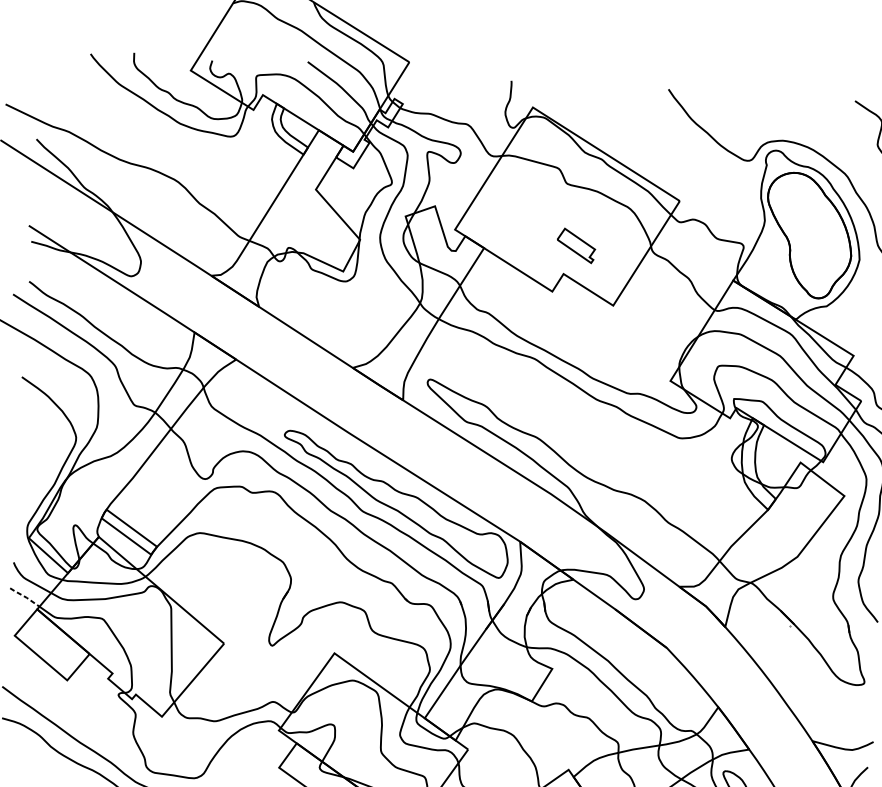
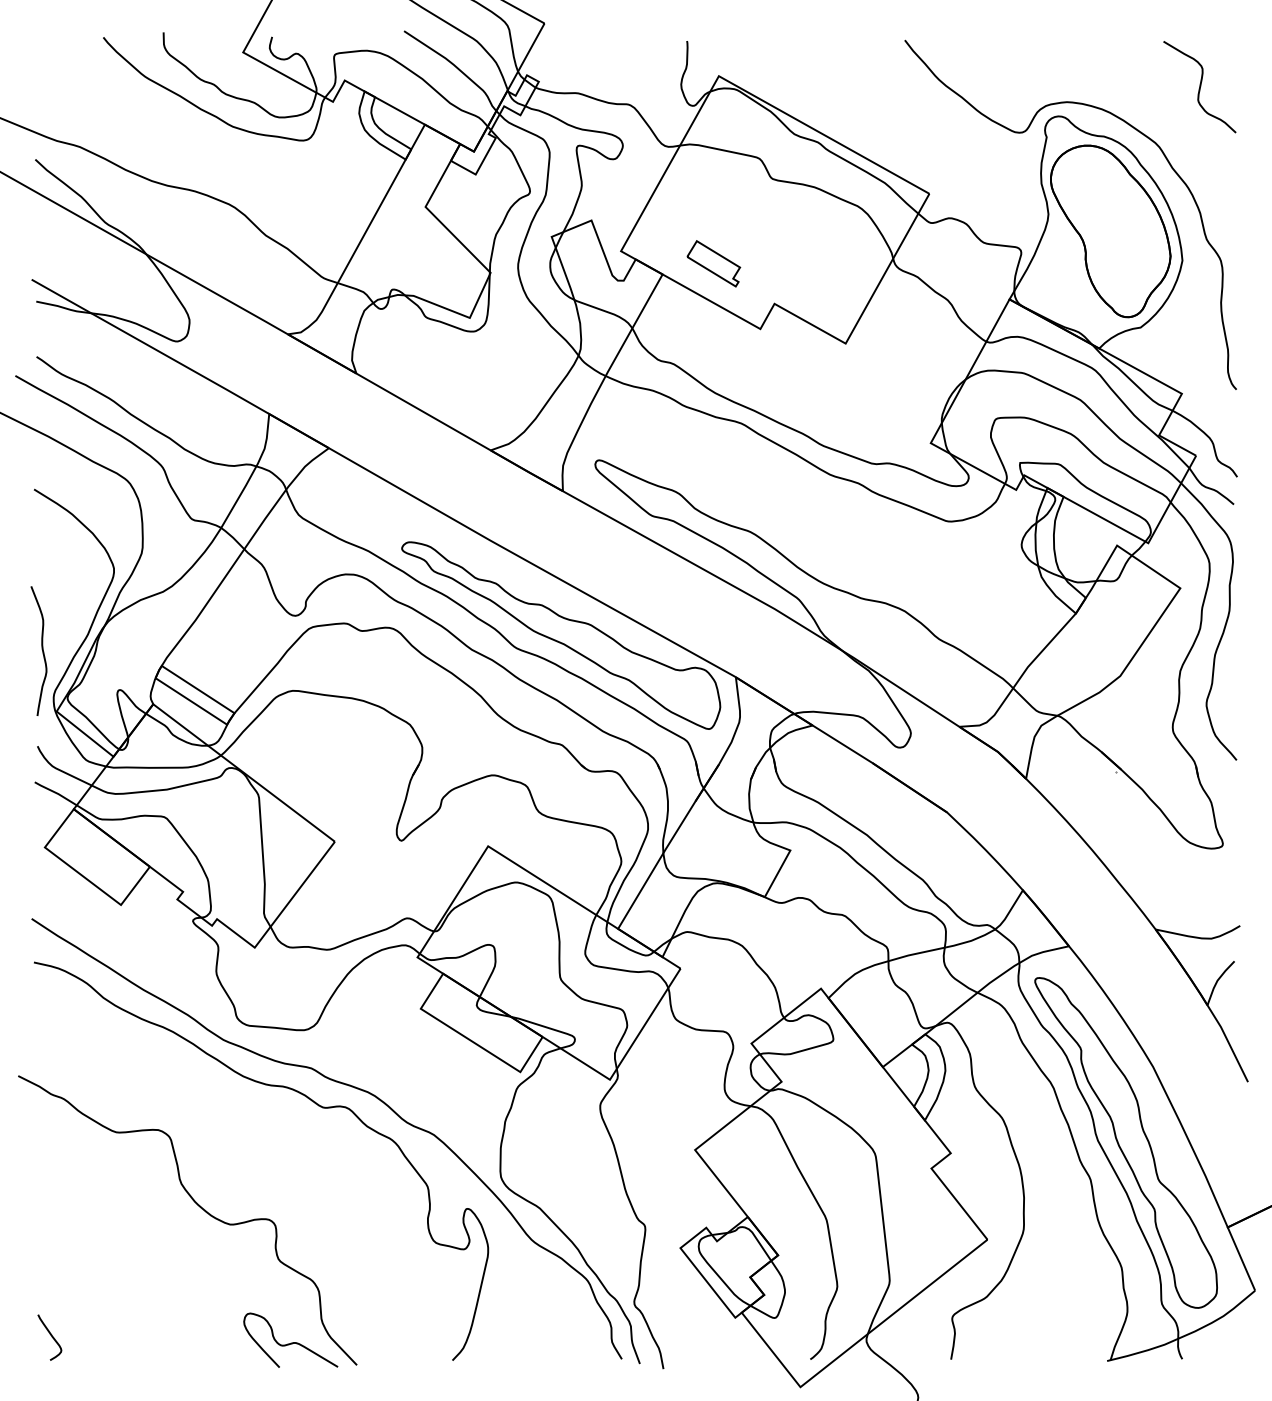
part: (576, 245) -> (713, 263), moved
curve: (20, 492) -> (41, 649), added
line: (25, 597) -> (56, 793), dashed -> solid

